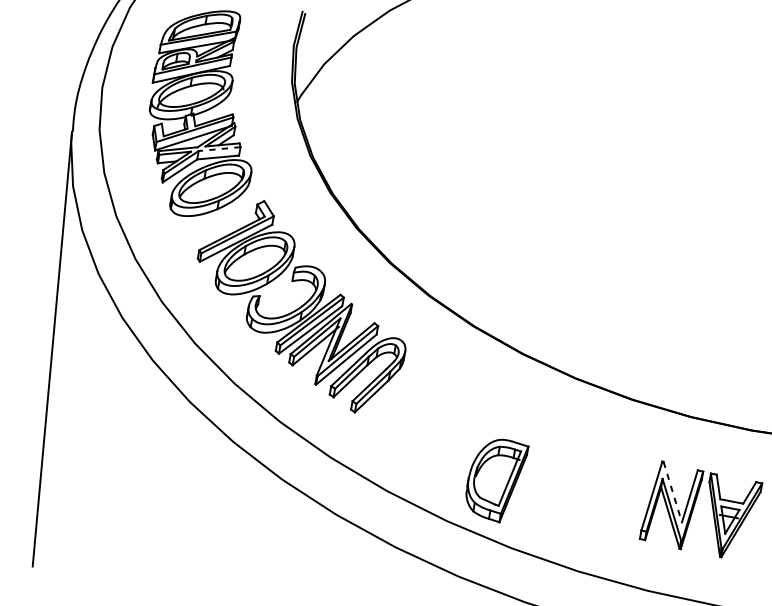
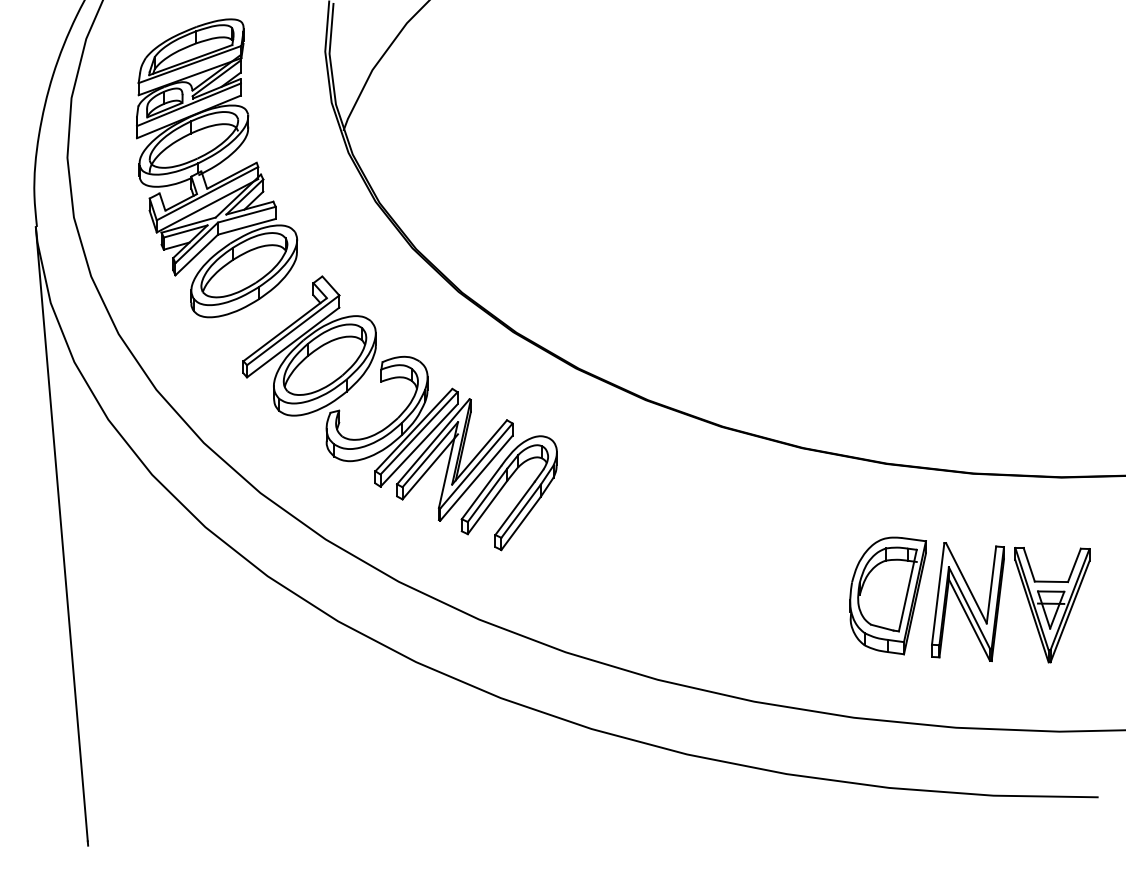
line: (219, 148) -> (246, 214), dashed -> solid
part: (495, 479) -> (887, 595), moved
line: (672, 492) -> (966, 583), dashed -> solid

